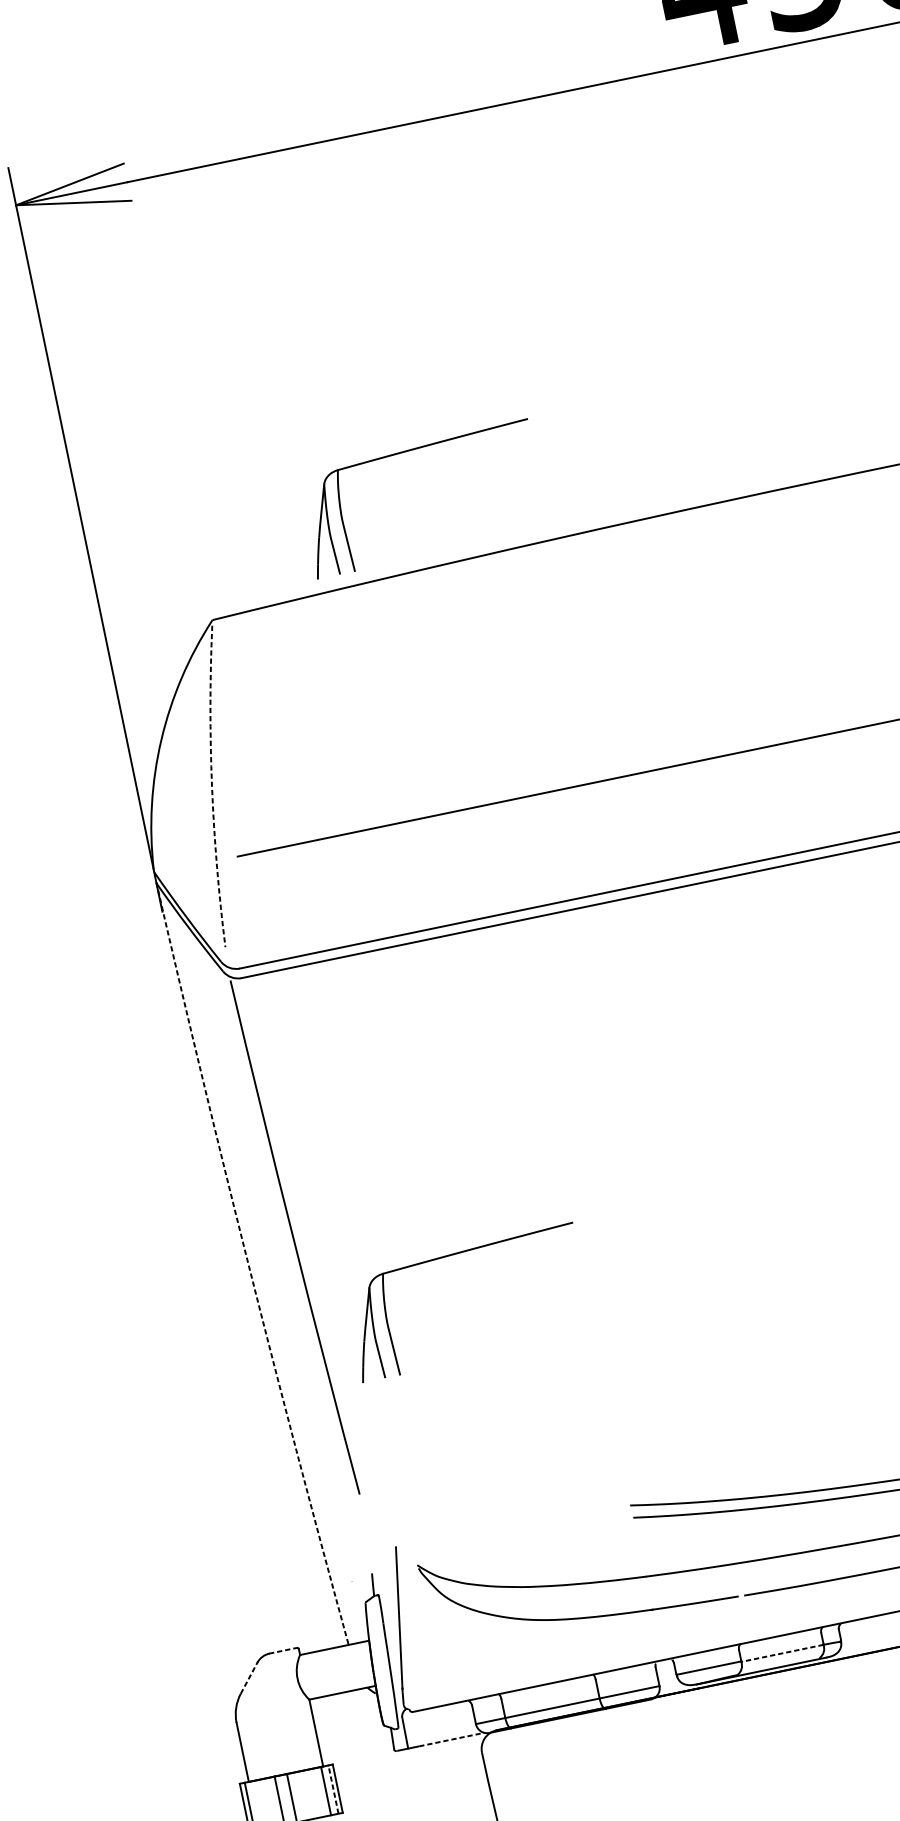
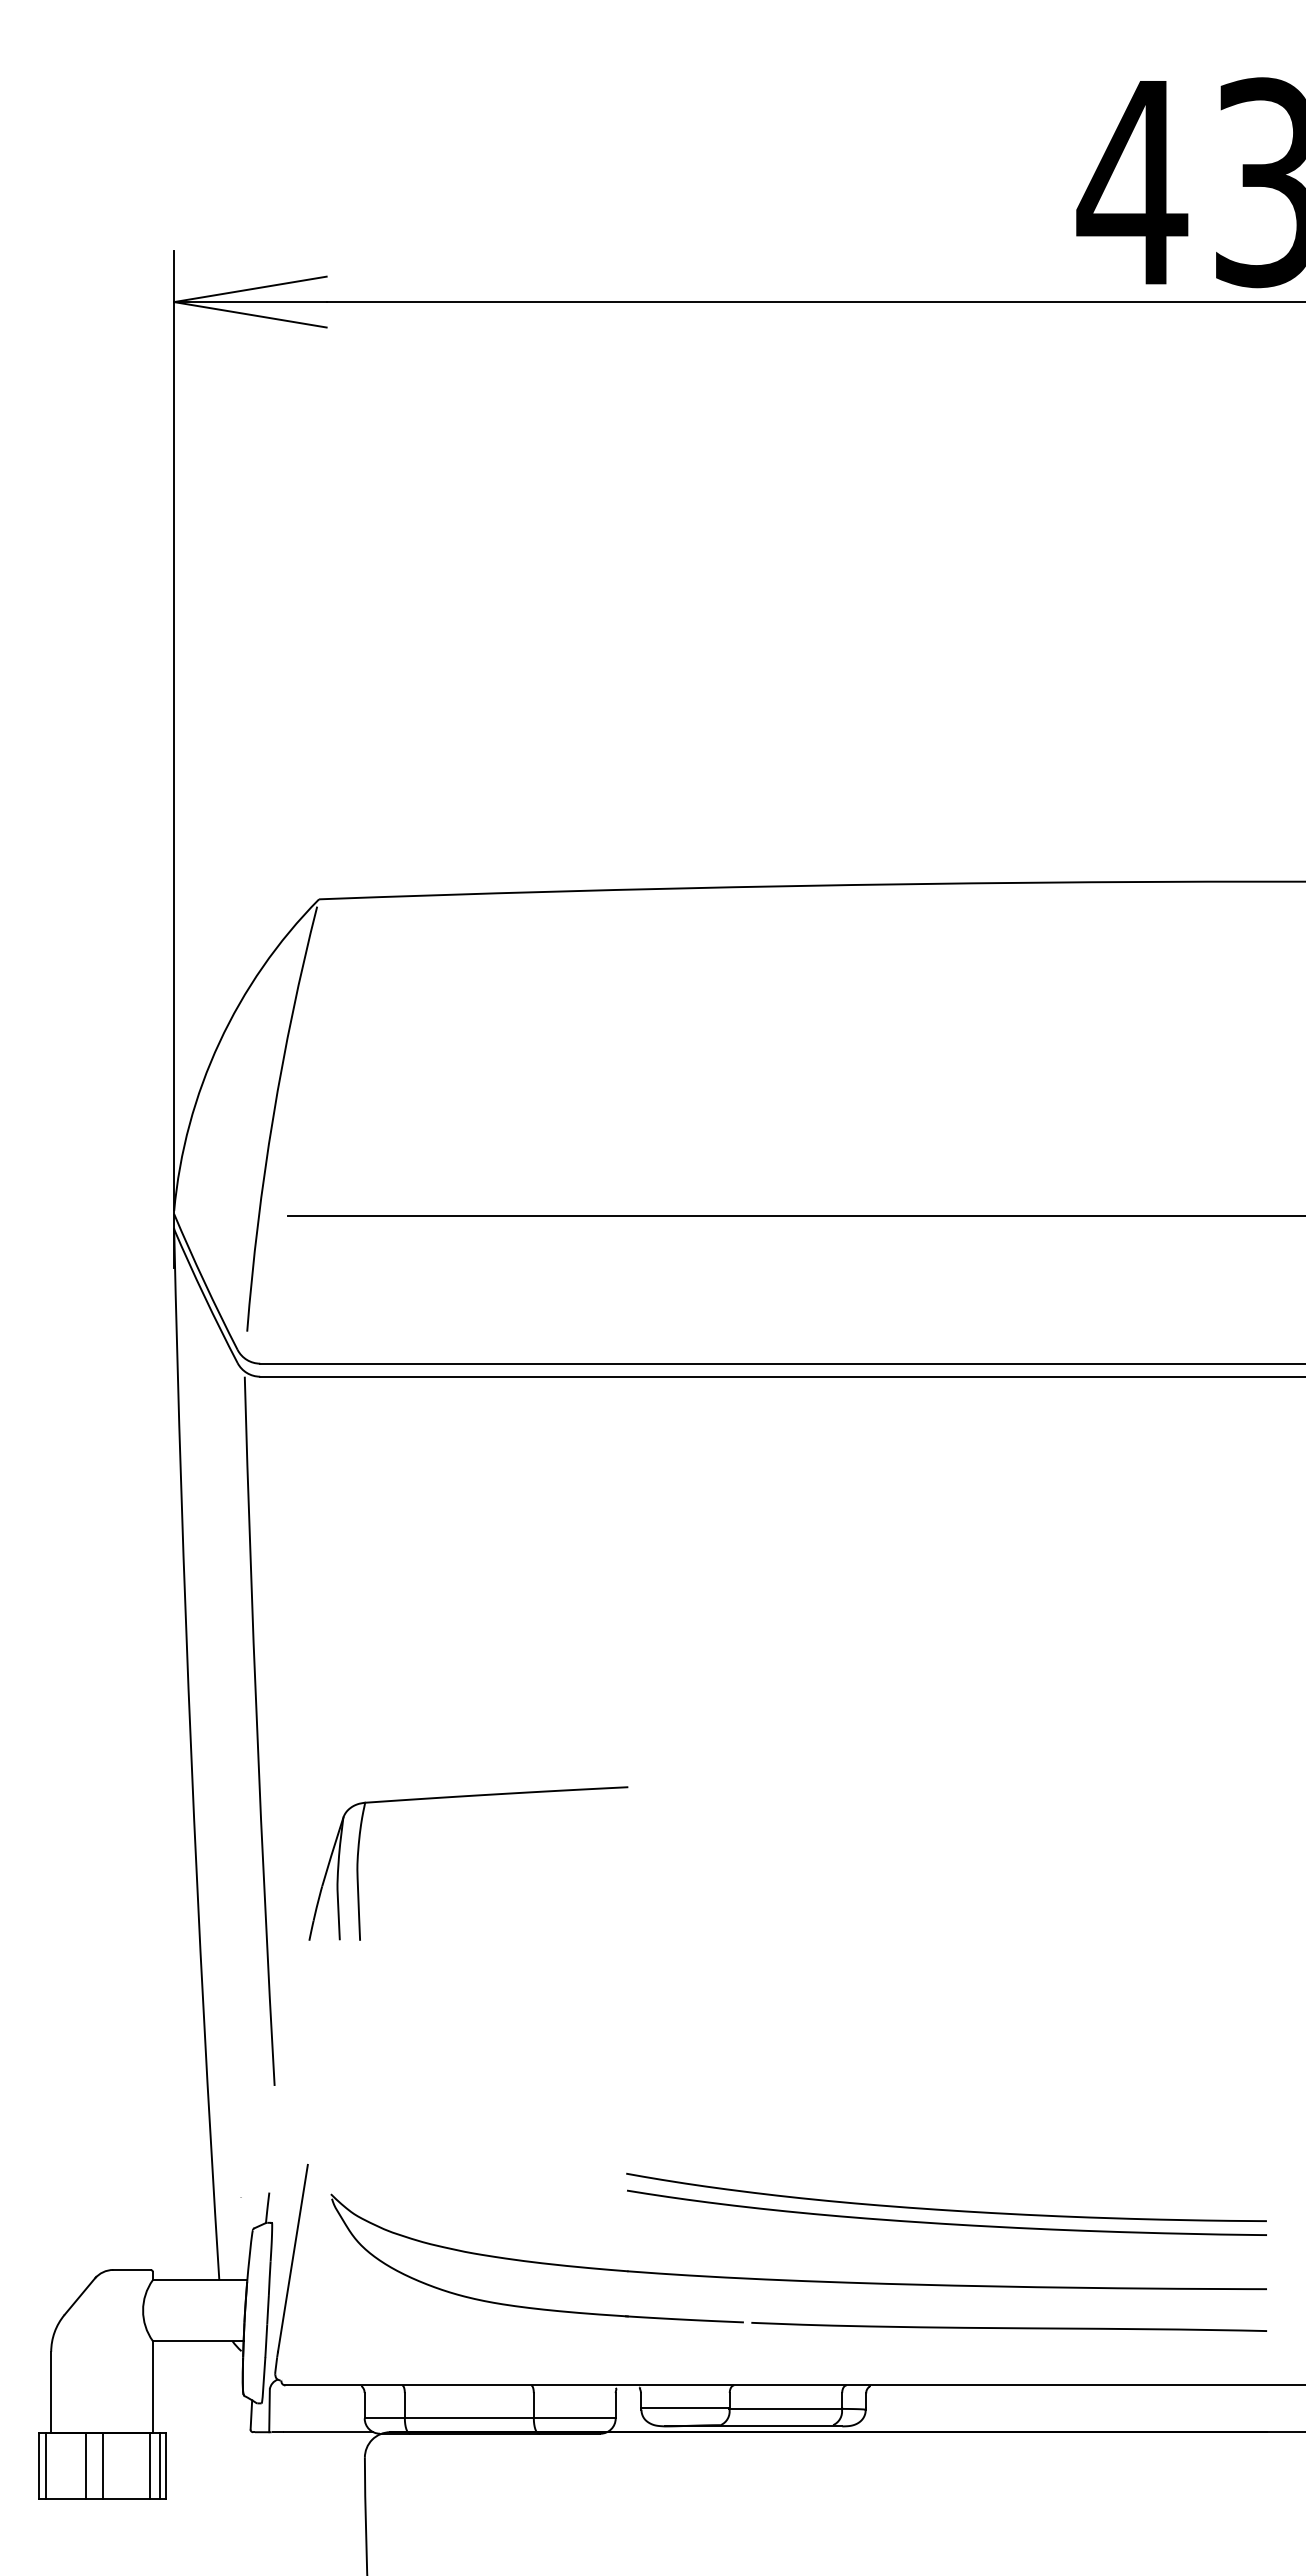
part: (410, 451) -> (624, 731), removed
arc: (212, 786) -> (273, 1117), dashed -> solid
arc: (248, 1264) -> (191, 1754), dashed -> solid
line: (283, 1650) -> (132, 2269), dashed -> solid
line: (782, 1653) -> (785, 2408), dashed -> solid
line: (249, 1677) -> (80, 2295), dashed -> solid
line: (451, 1739) -> (328, 2432), dashed -> solid
line: (333, 1789) -> (160, 2465), dashed -> solid

